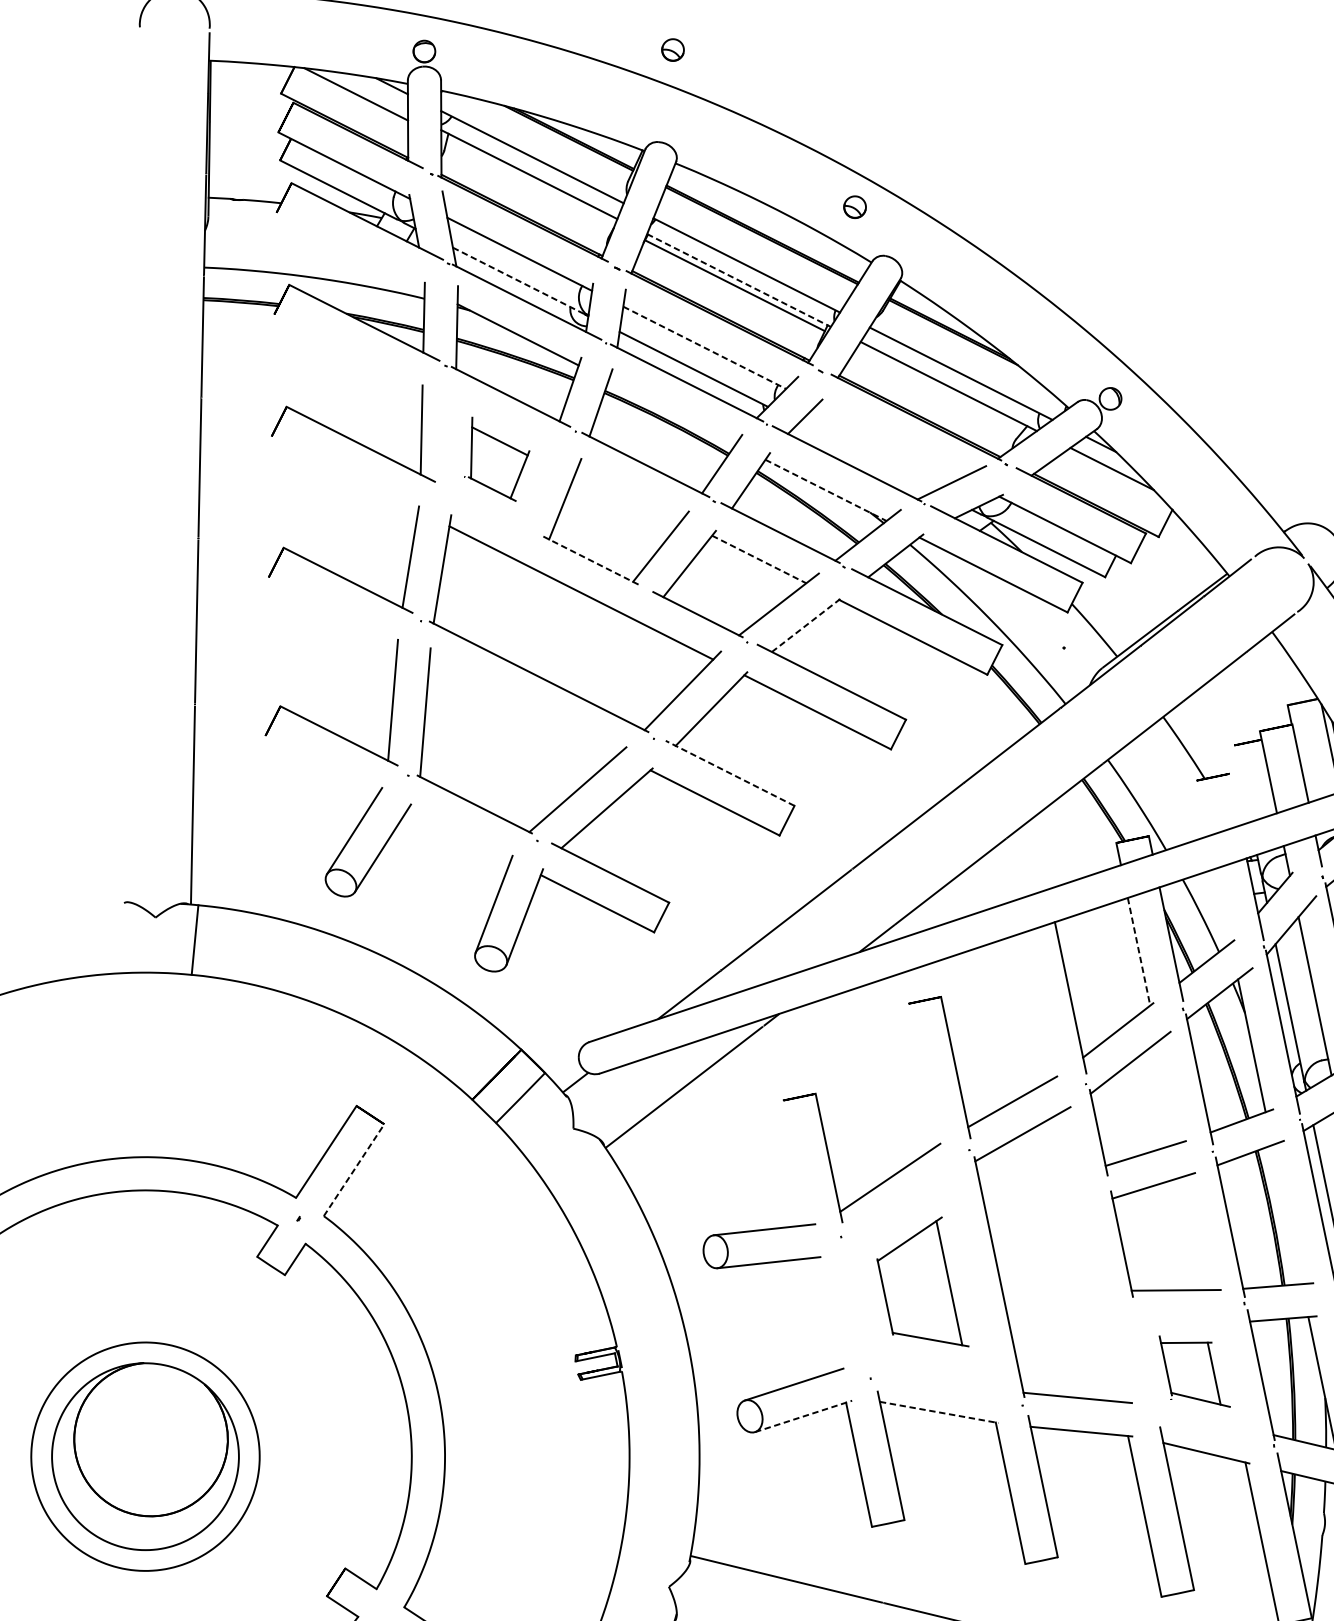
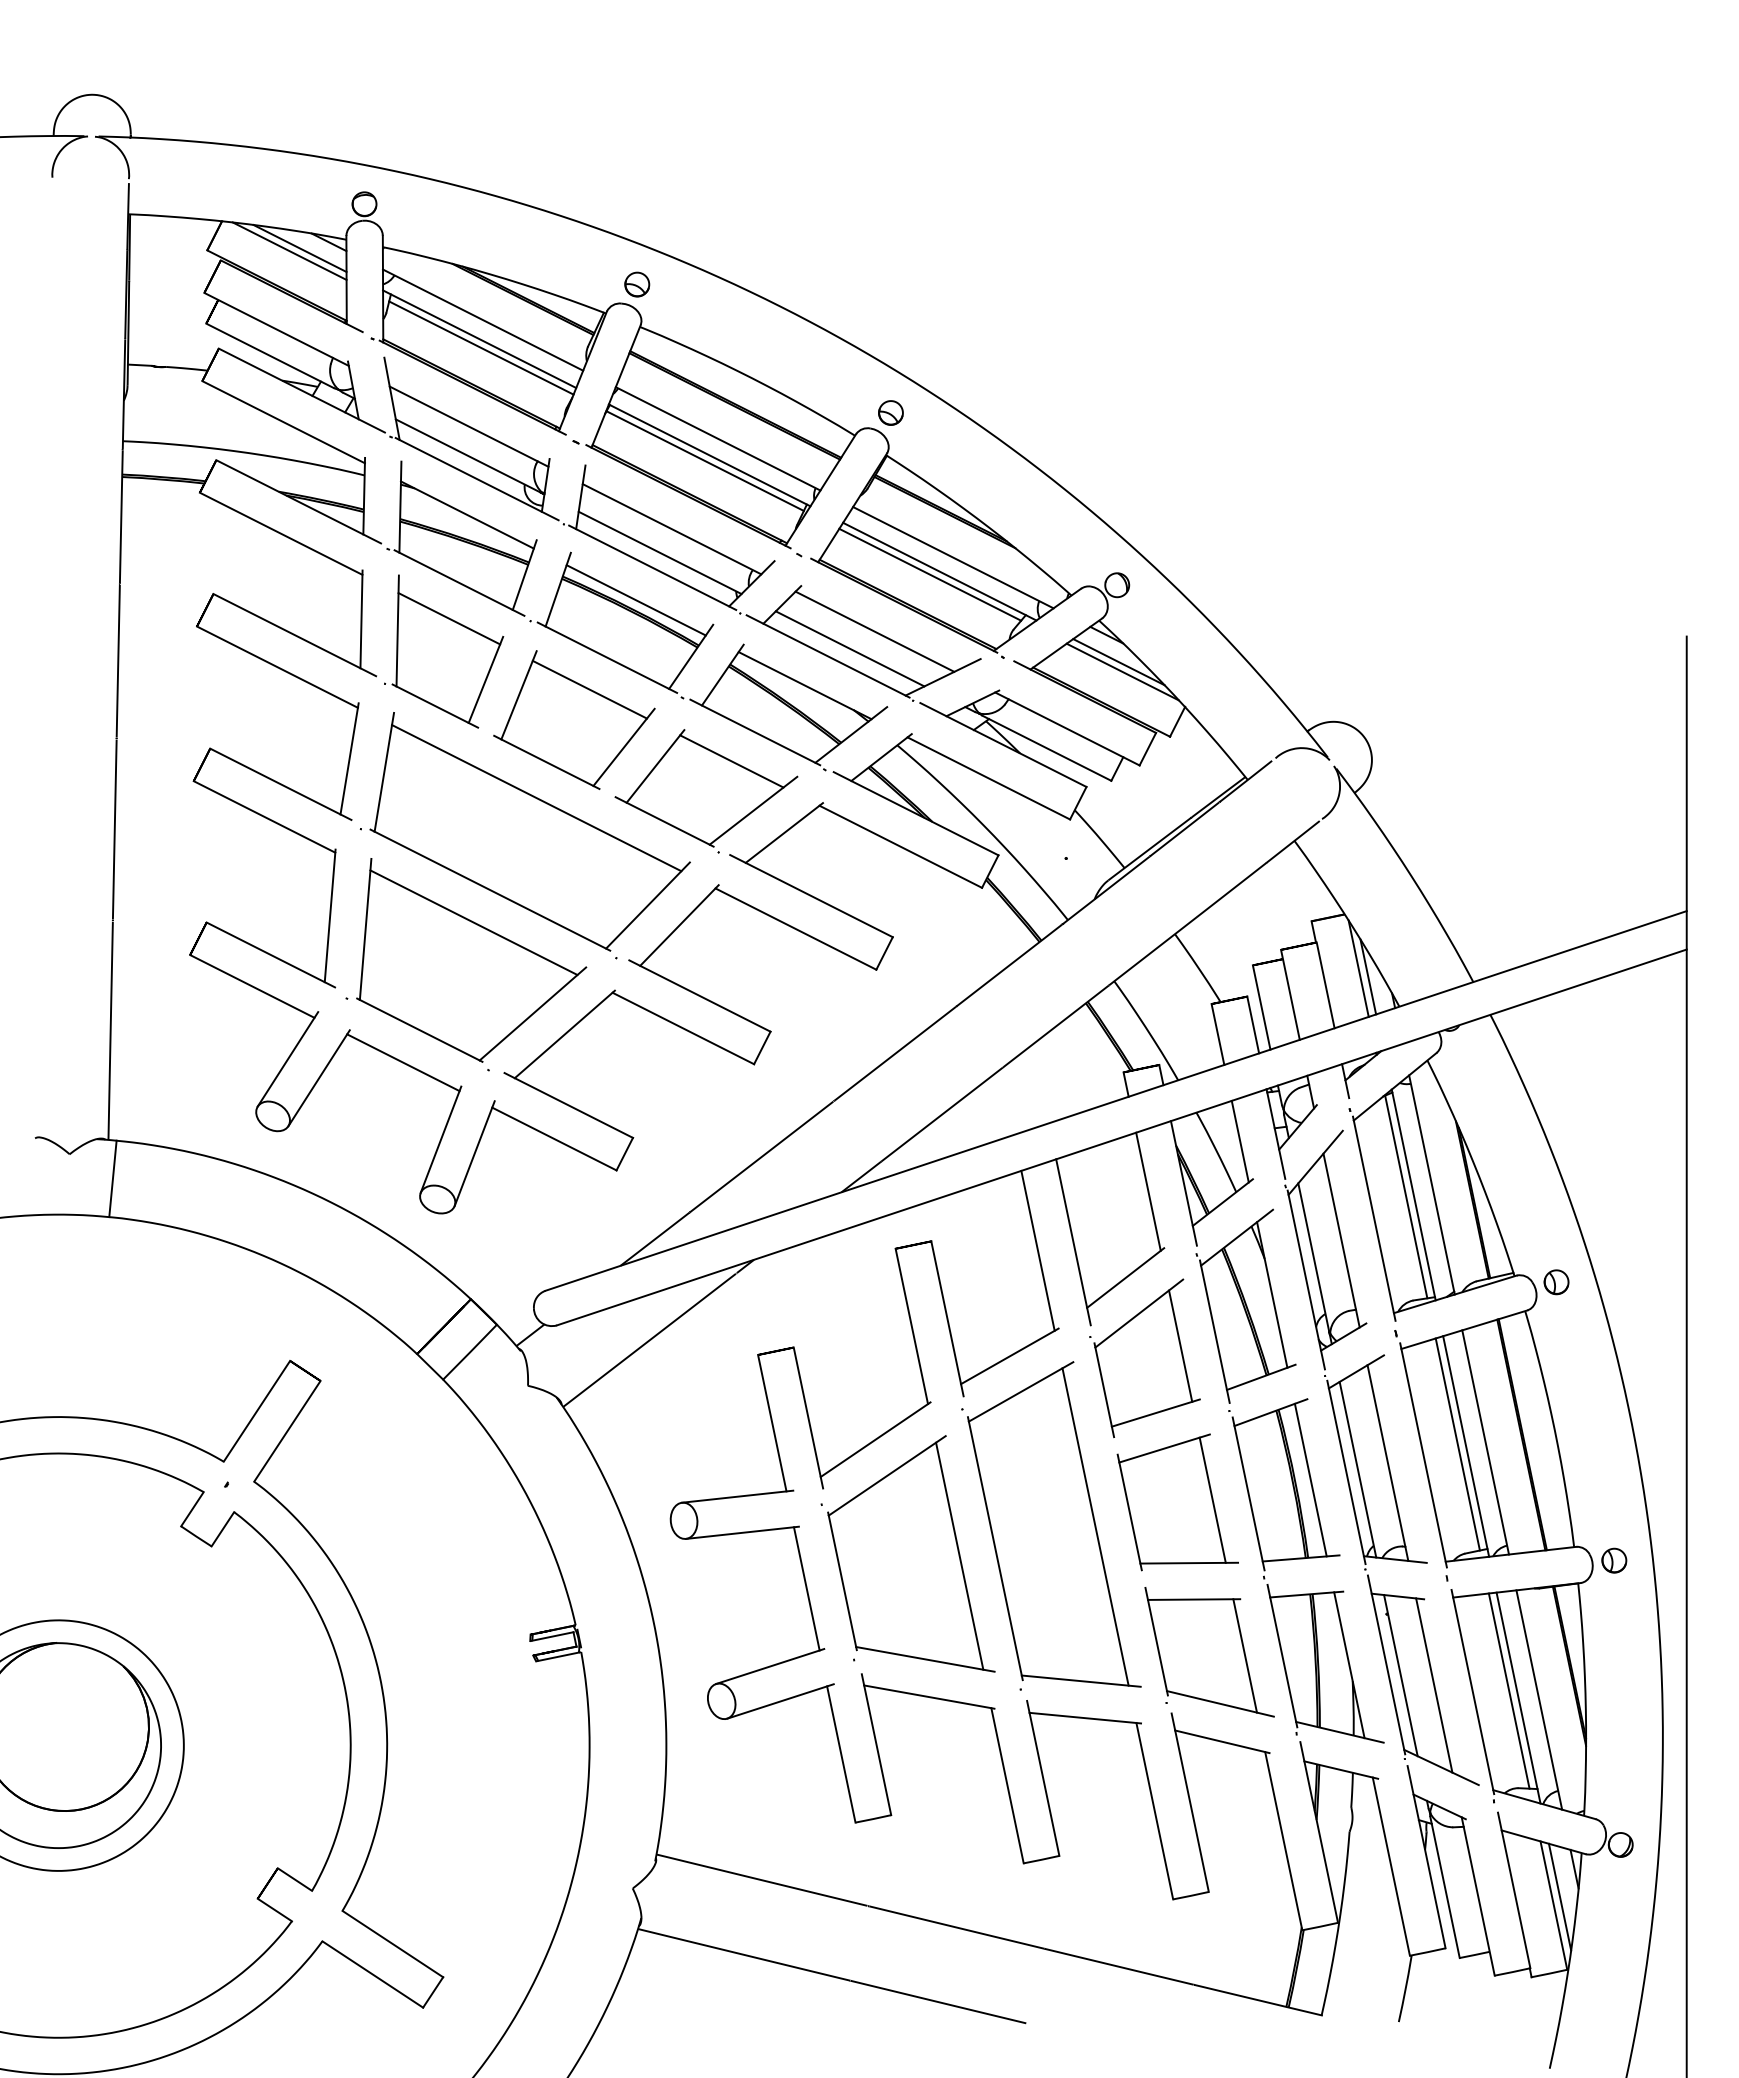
part: (673, 49) -> (637, 284), moved
line: (365, 91) -> (299, 248), added
line: (531, 182) -> (481, 347), added
part: (854, 206) -> (890, 412), moved
line: (350, 250) -> (283, 422), added
line: (519, 280) -> (468, 455), dashed -> solid
line: (738, 280) -> (709, 455), dashed -> solid
line: (705, 348) -> (672, 529), dashed -> solid
line: (347, 351) -> (280, 533), added
line: (940, 389) -> (930, 574), added
line: (671, 412) -> (635, 600), added
line: (889, 441) -> (874, 631), added
line: (866, 456) -> (849, 648), added
part: (497, 459) -> (444, 651), size x1.67
line: (345, 472) -> (277, 666), added
line: (1115, 477) -> (1122, 671), added
line: (826, 490) -> (805, 685), dashed -> solid
line: (629, 493) -> (589, 689), added
line: (758, 559) -> (731, 761), dashed -> solid
line: (590, 560) -> (546, 762), dashed -> solid
line: (333, 609) -> (264, 816), added
line: (807, 624) -> (784, 832), dashed -> solid
line: (523, 706) -> (473, 922), added
line: (322, 764) -> (252, 986), added
line: (729, 772) -> (699, 995), dashed -> solid
line: (1242, 783) -> (1261, 1007), added
line: (1234, 799) -> (1253, 1024), added
line: (1201, 808) -> (1217, 1034), added
line: (459, 833) -> (403, 1062), added
line: (1222, 905) -> (1239, 1141), added
line: (1139, 952) -> (1148, 1192), dashed -> solid
line: (1037, 1005) -> (1037, 1250), added
line: (923, 1074) -> (911, 1326), added
line: (1168, 1091) -> (1180, 1345), added
line: (796, 1163) -> (772, 1423), added
line: (354, 1169) -> (287, 1430), dashed -> solid
line: (1286, 1214) -> (1310, 1479), added
line: (1197, 1232) -> (1212, 1499), added
line: (1090, 1256) -> (1095, 1526), added
part: (923, 1281) -> (911, 1553), size x1.67
line: (827, 1313) -> (806, 1588), added
part: (1194, 1371) -> (1209, 1652), size x1.67
line: (939, 1412) -> (929, 1697), dashed -> solid
line: (803, 1416) -> (780, 1701), dashed -> solid

